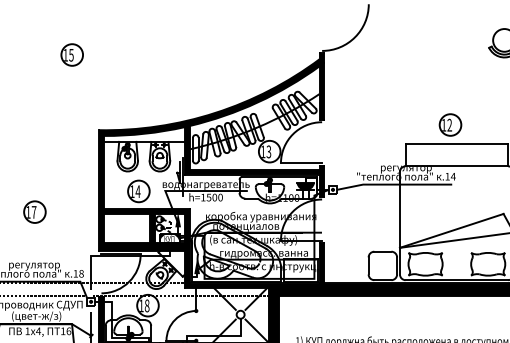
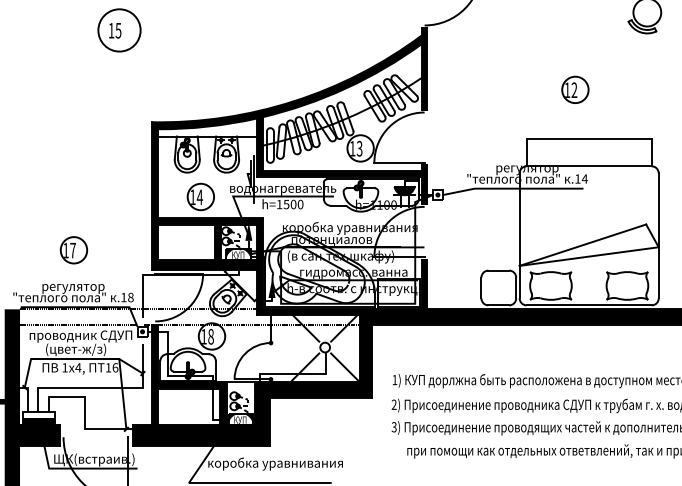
circle: (72, 55) -> (119, 30), size x1.6
part: (450, 124) -> (575, 89), moved
part: (34, 212) -> (73, 250), moved

